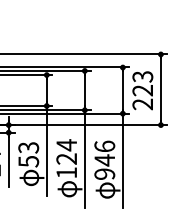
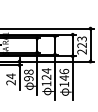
text: (28, 154) -> (28, 75), 53 -> 98
text: (105, 174) -> (64, 84), 946 -> 146

